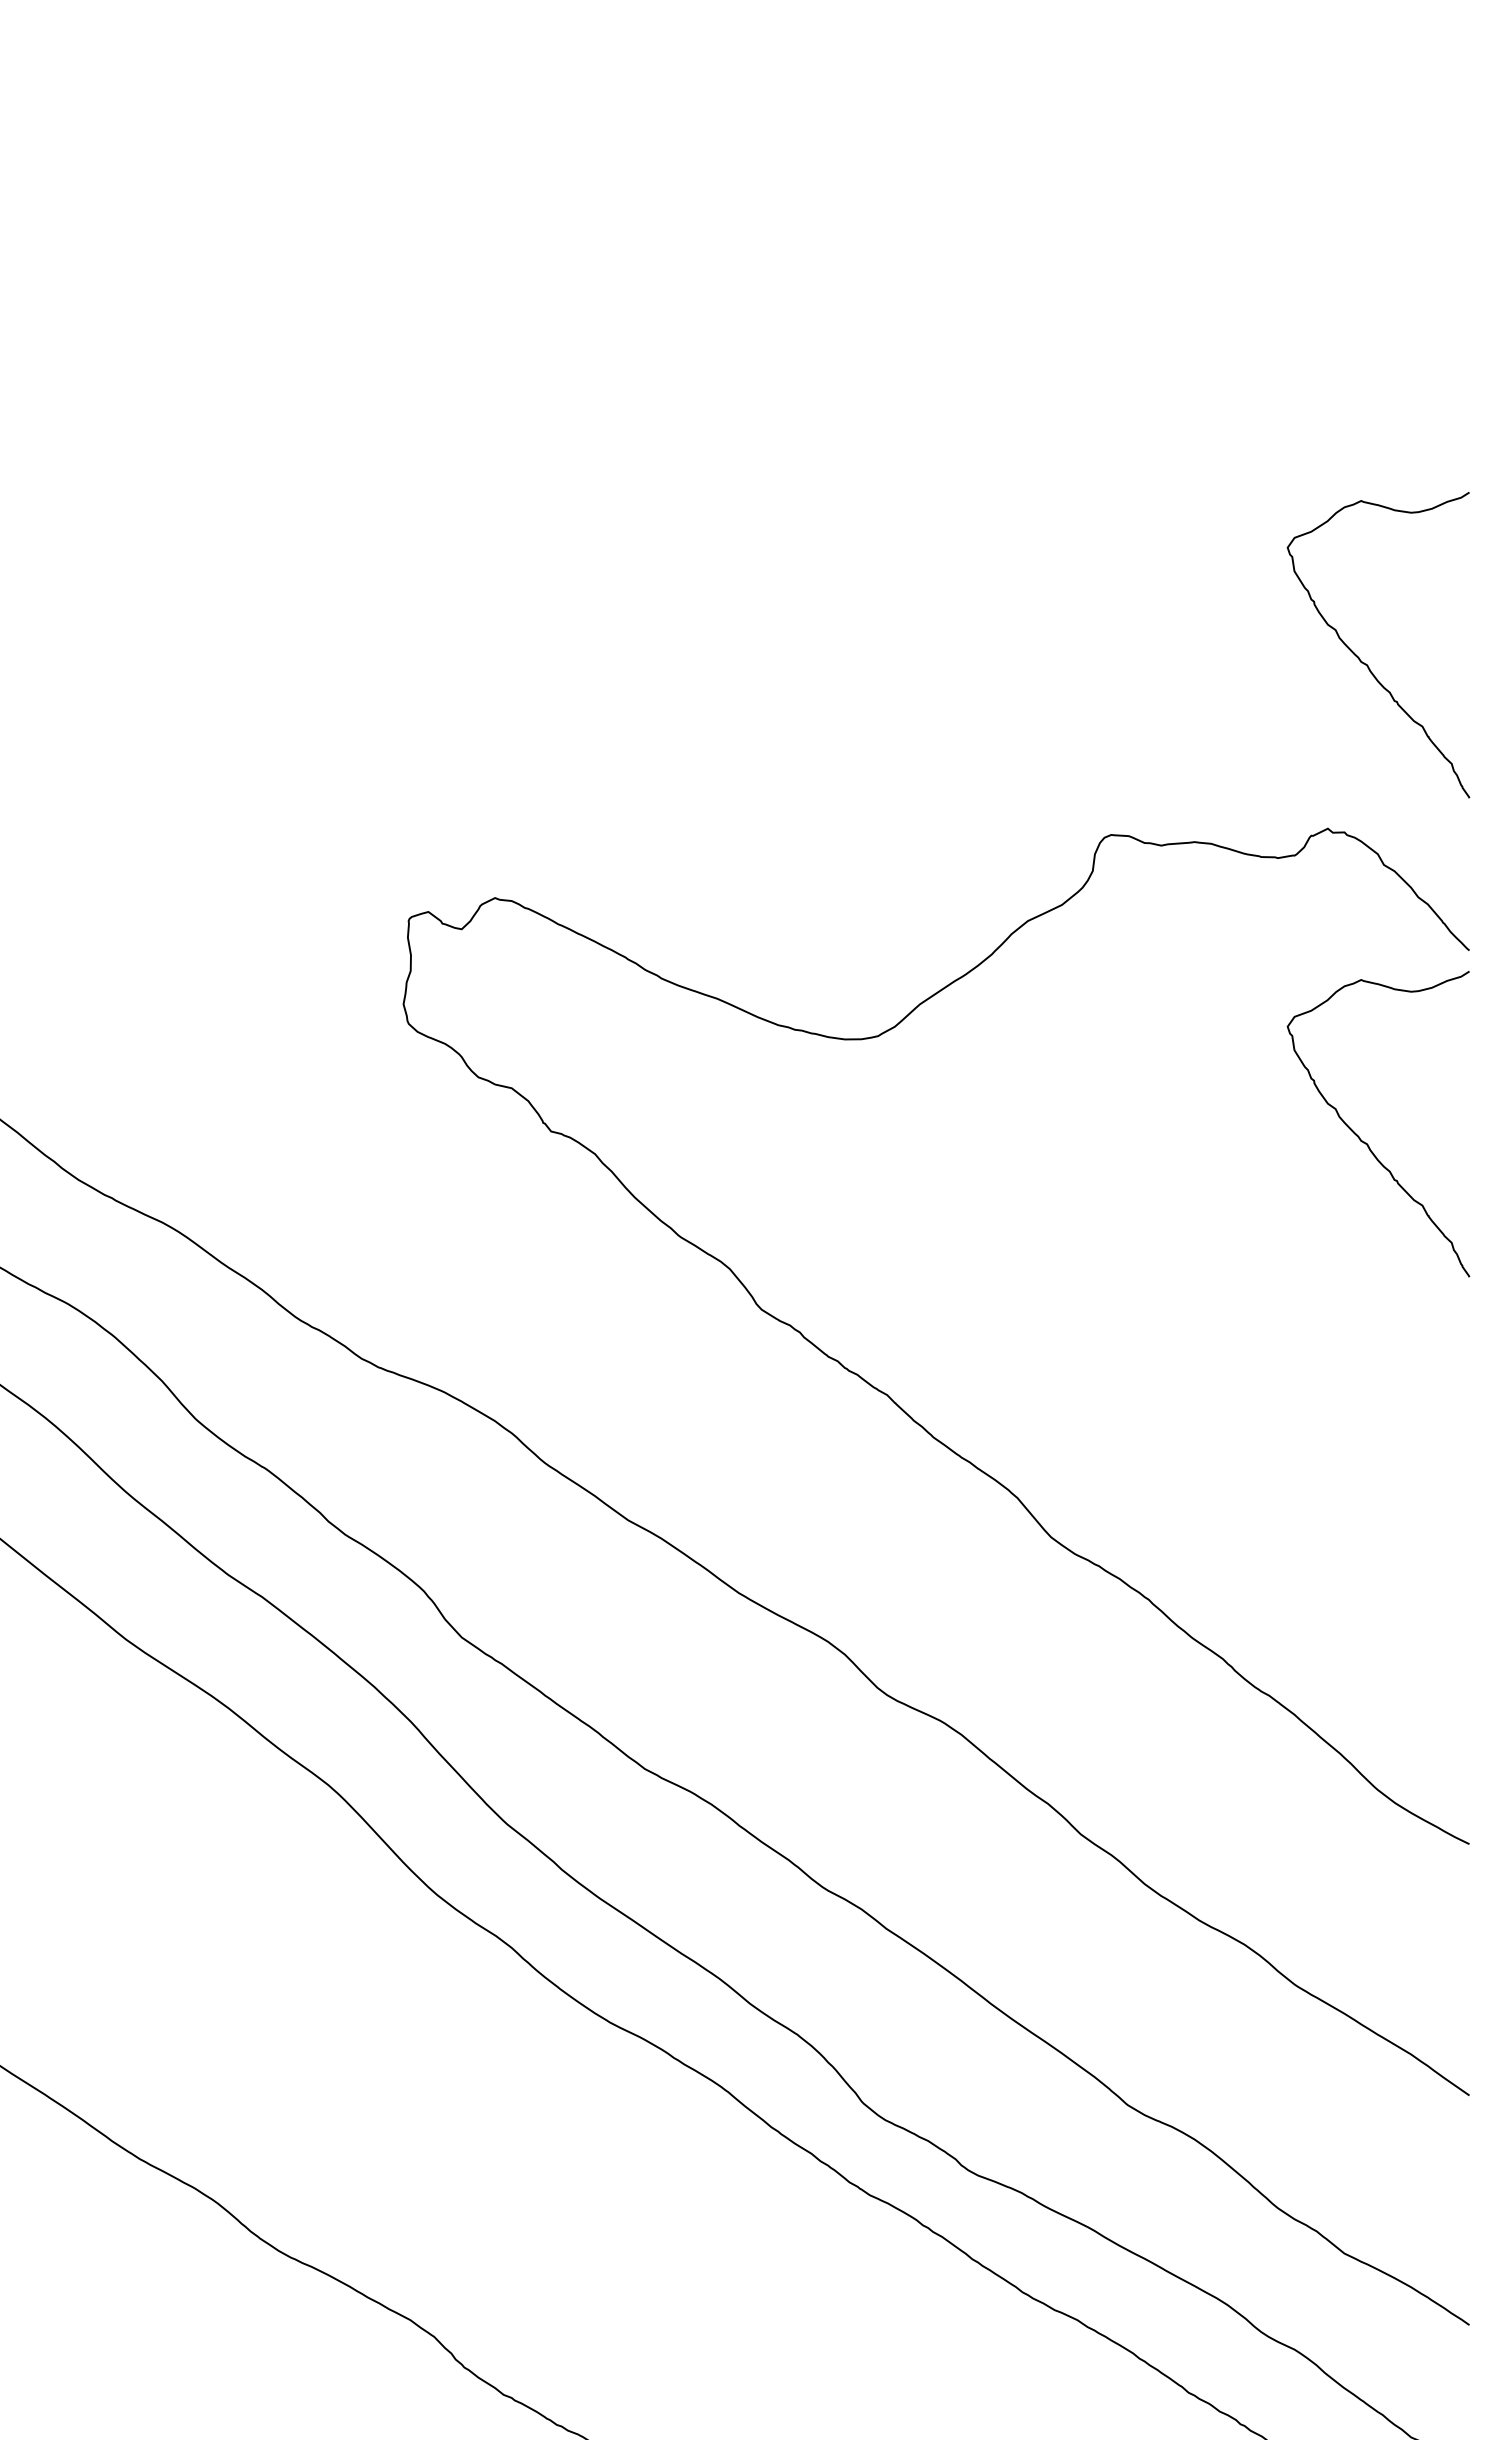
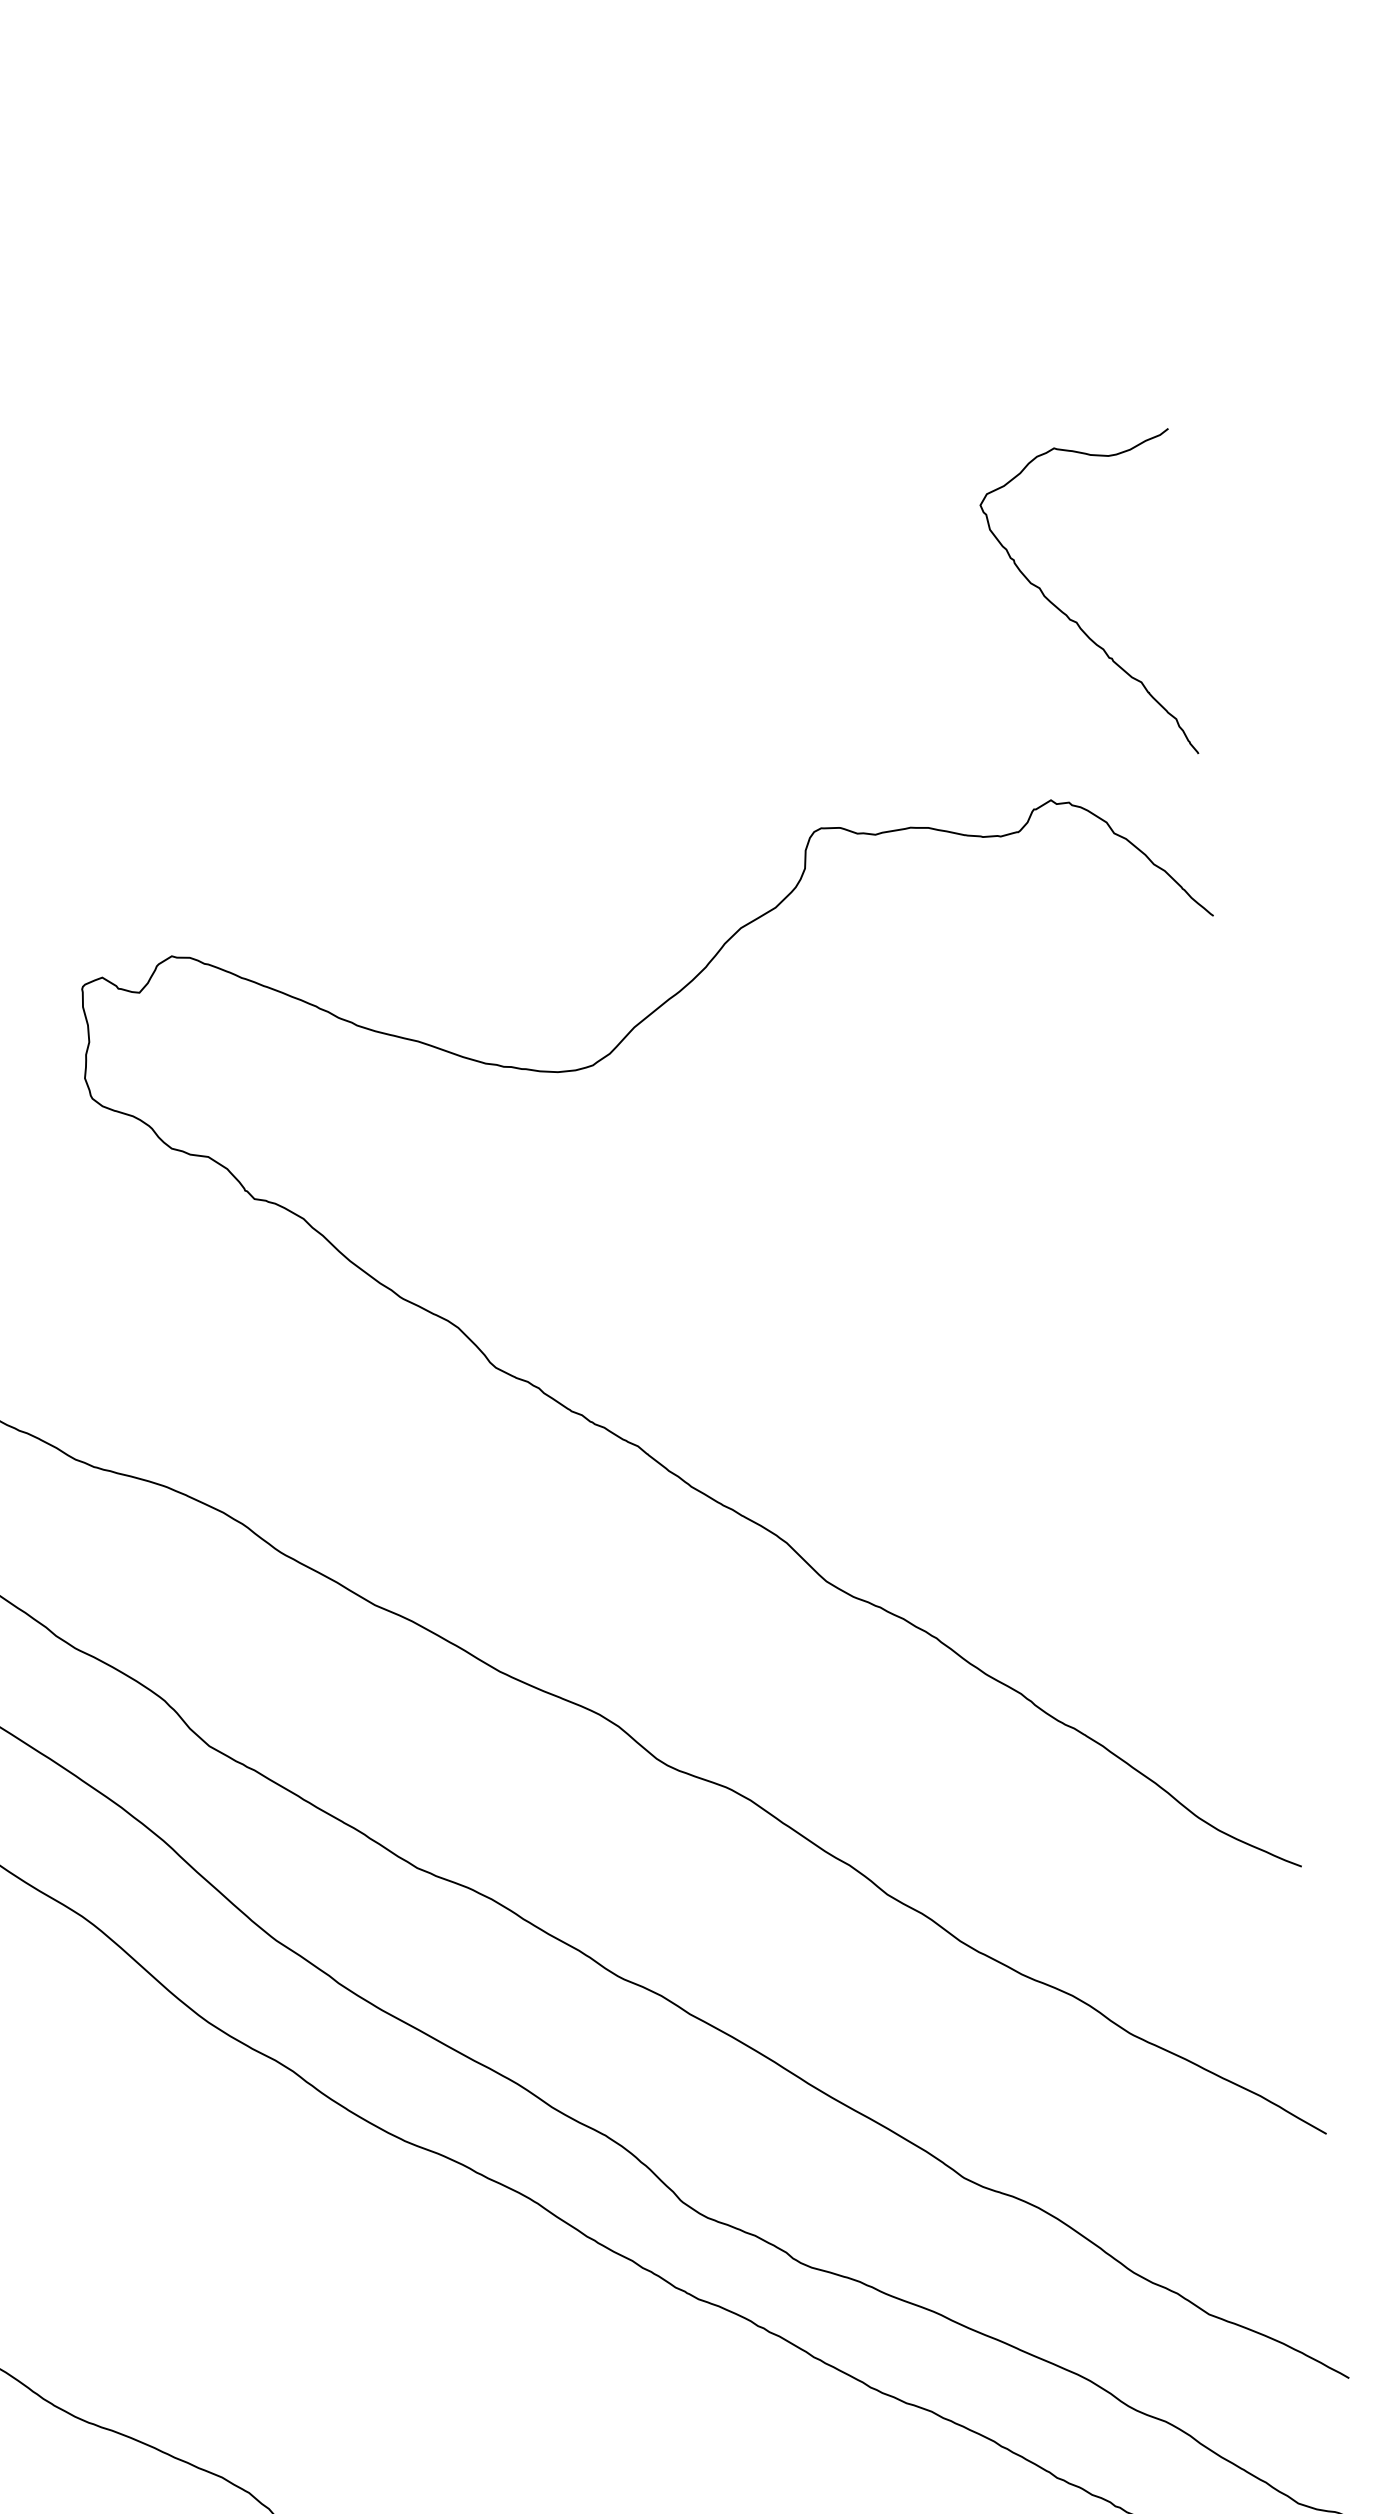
curve: (1366, 1142) -> (1123, 1130), removed

